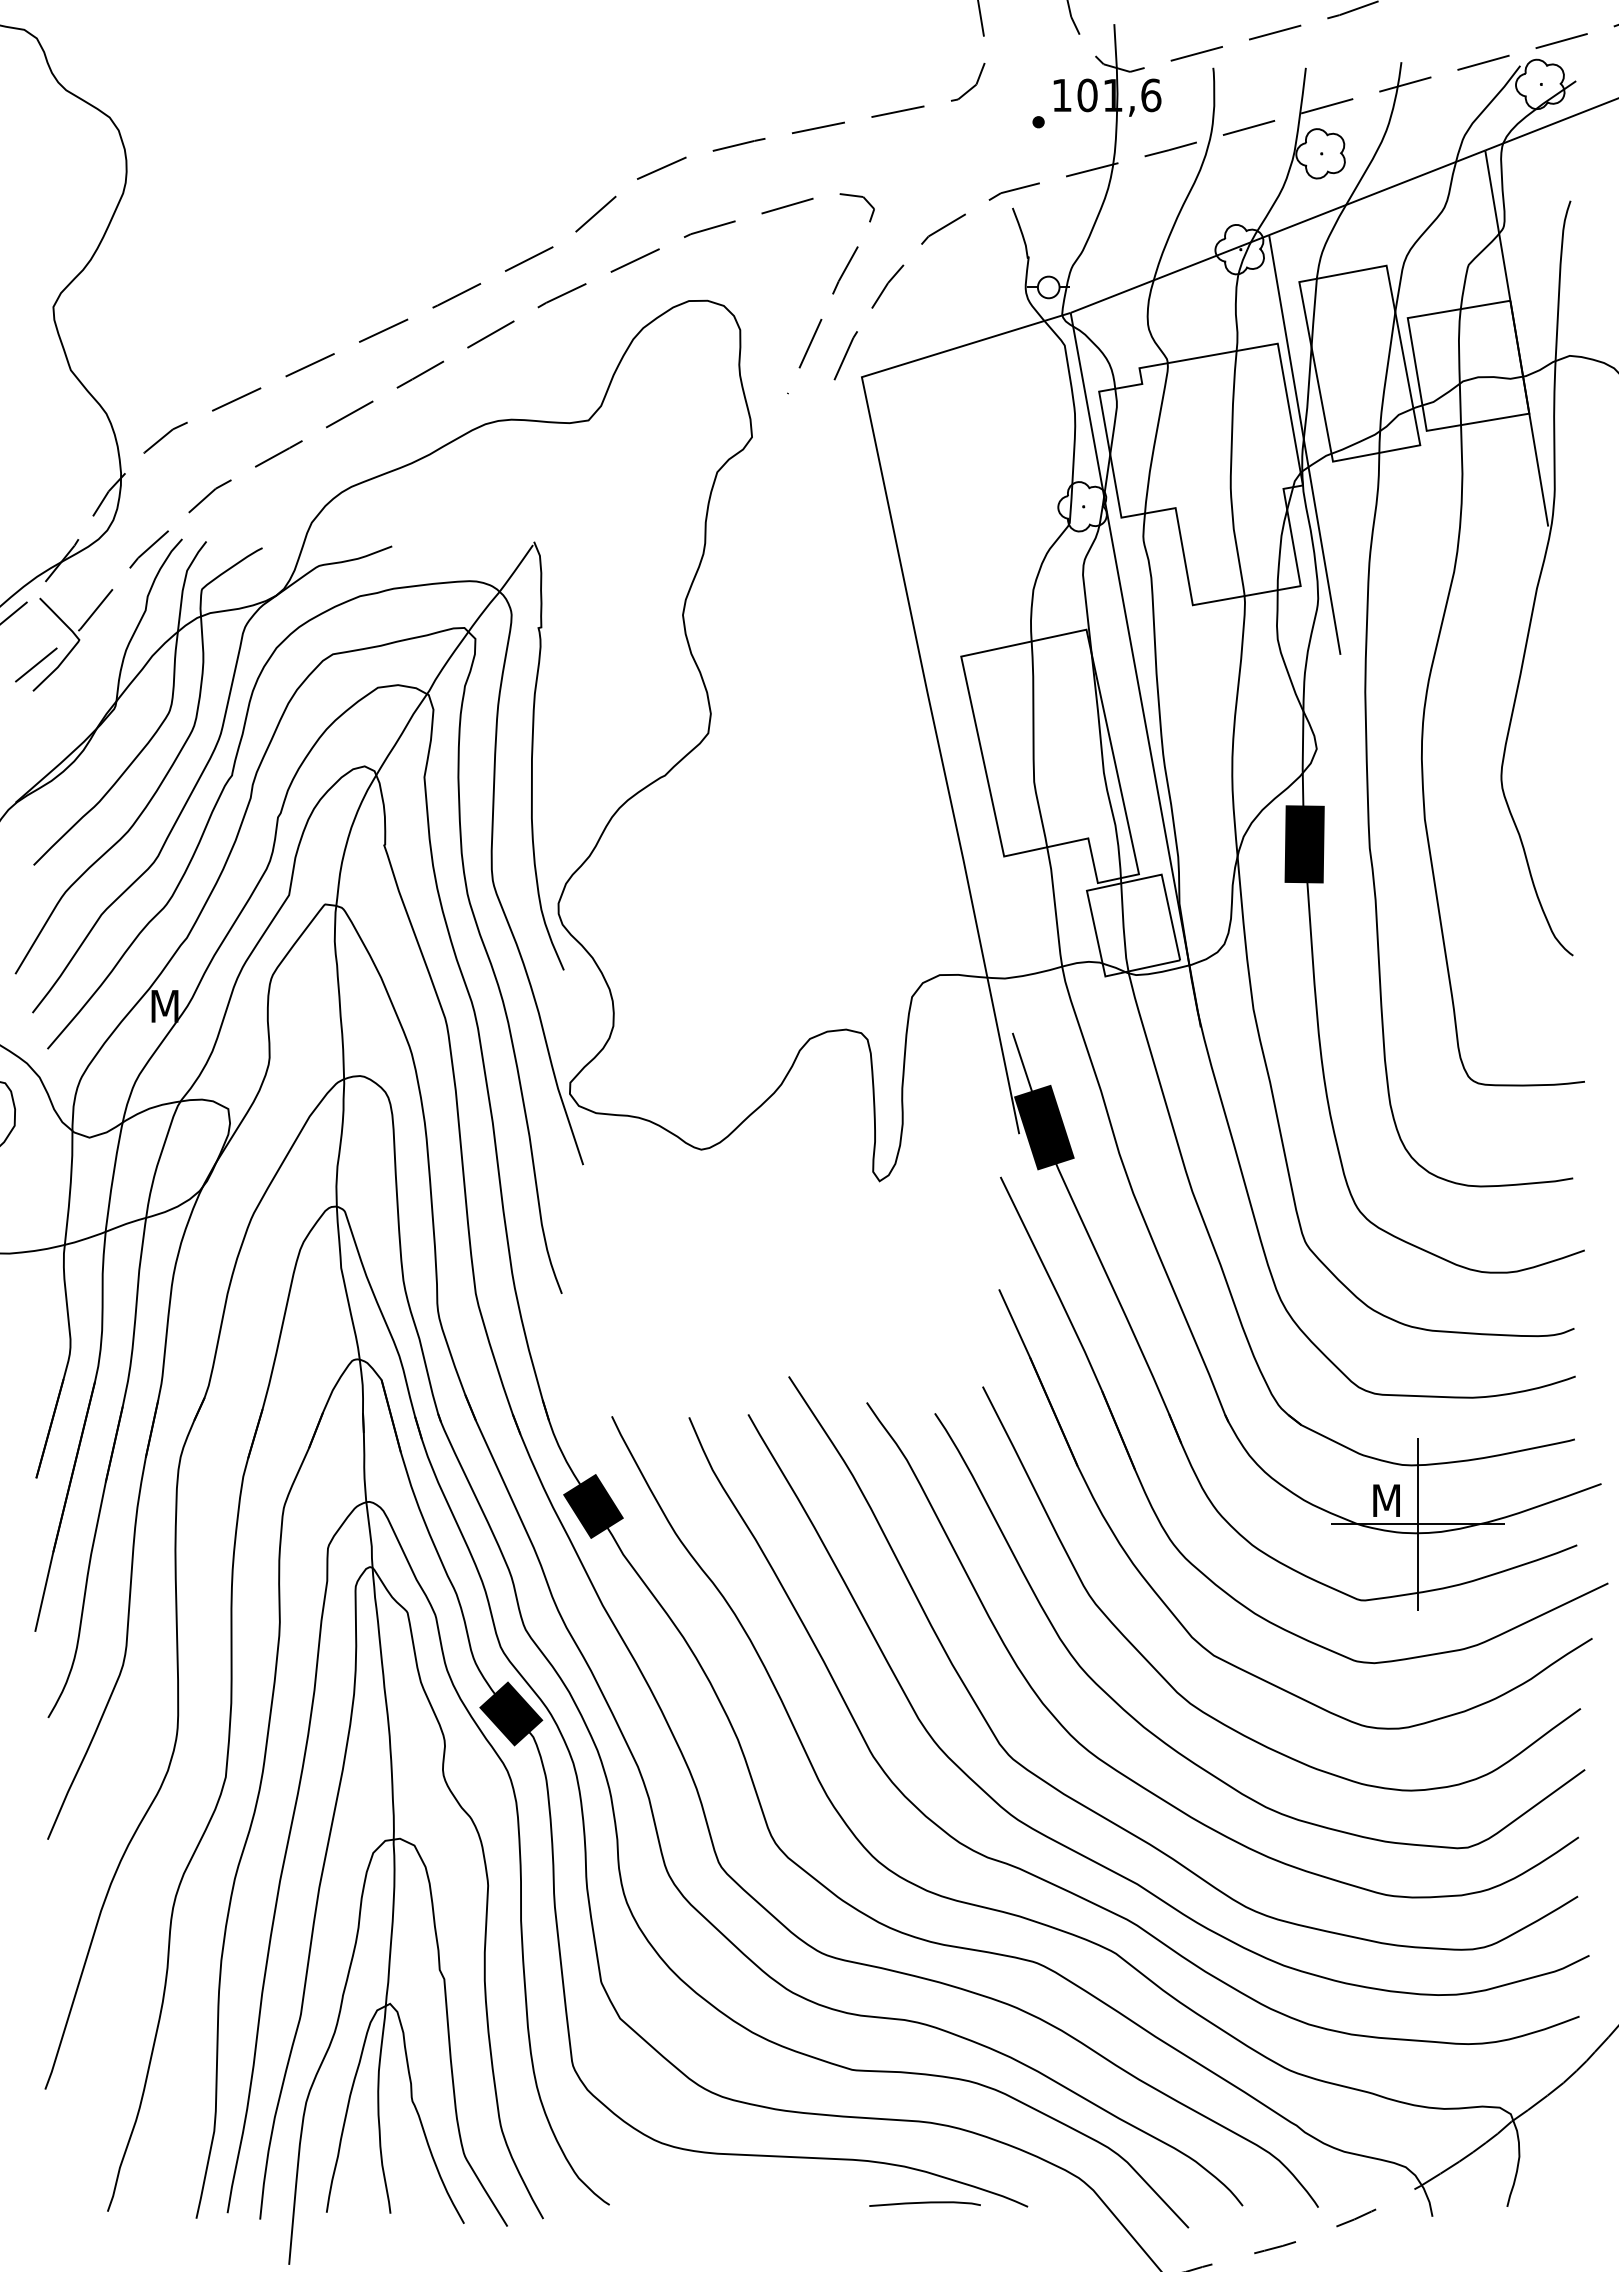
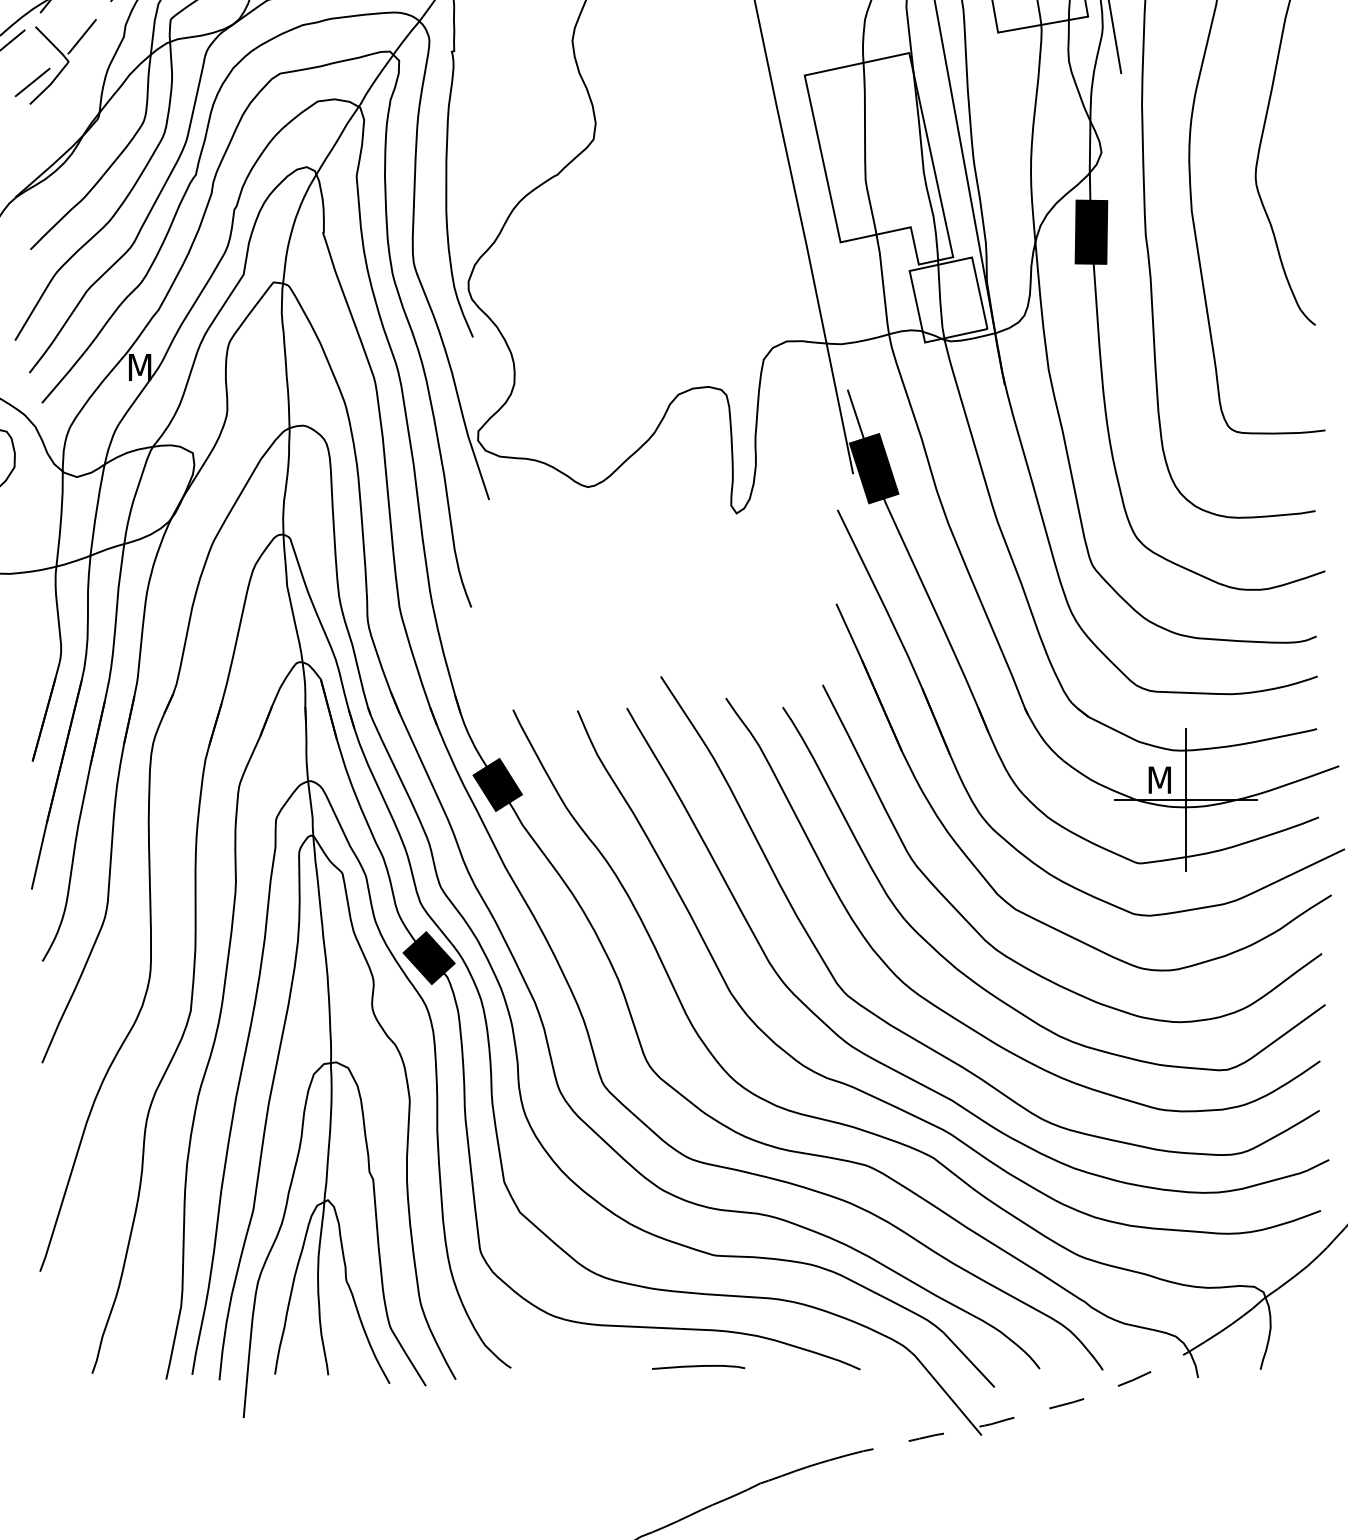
curve: (924, 2203) -> (698, 1366), moved

